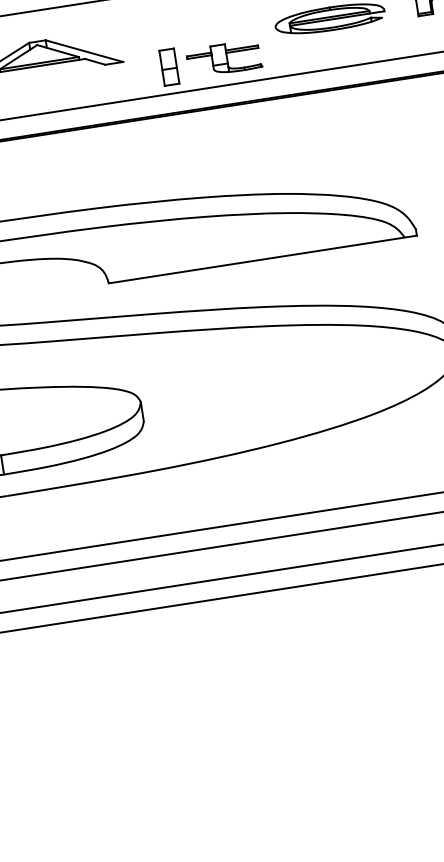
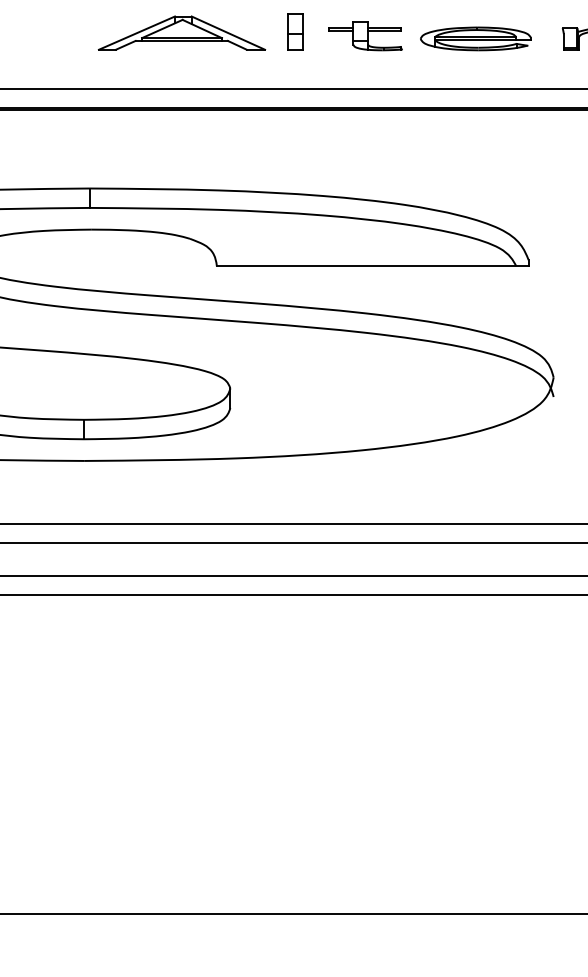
part: (224, 59) -> (365, 36), moved
part: (168, 66) -> (295, 31), moved

